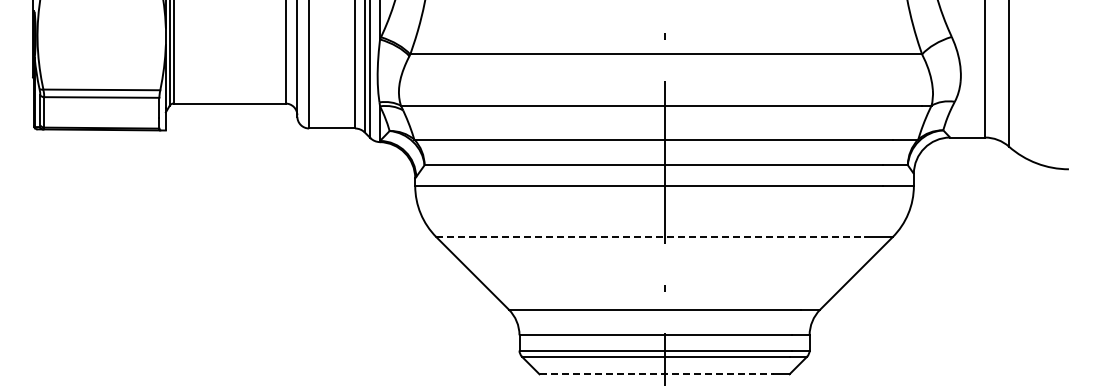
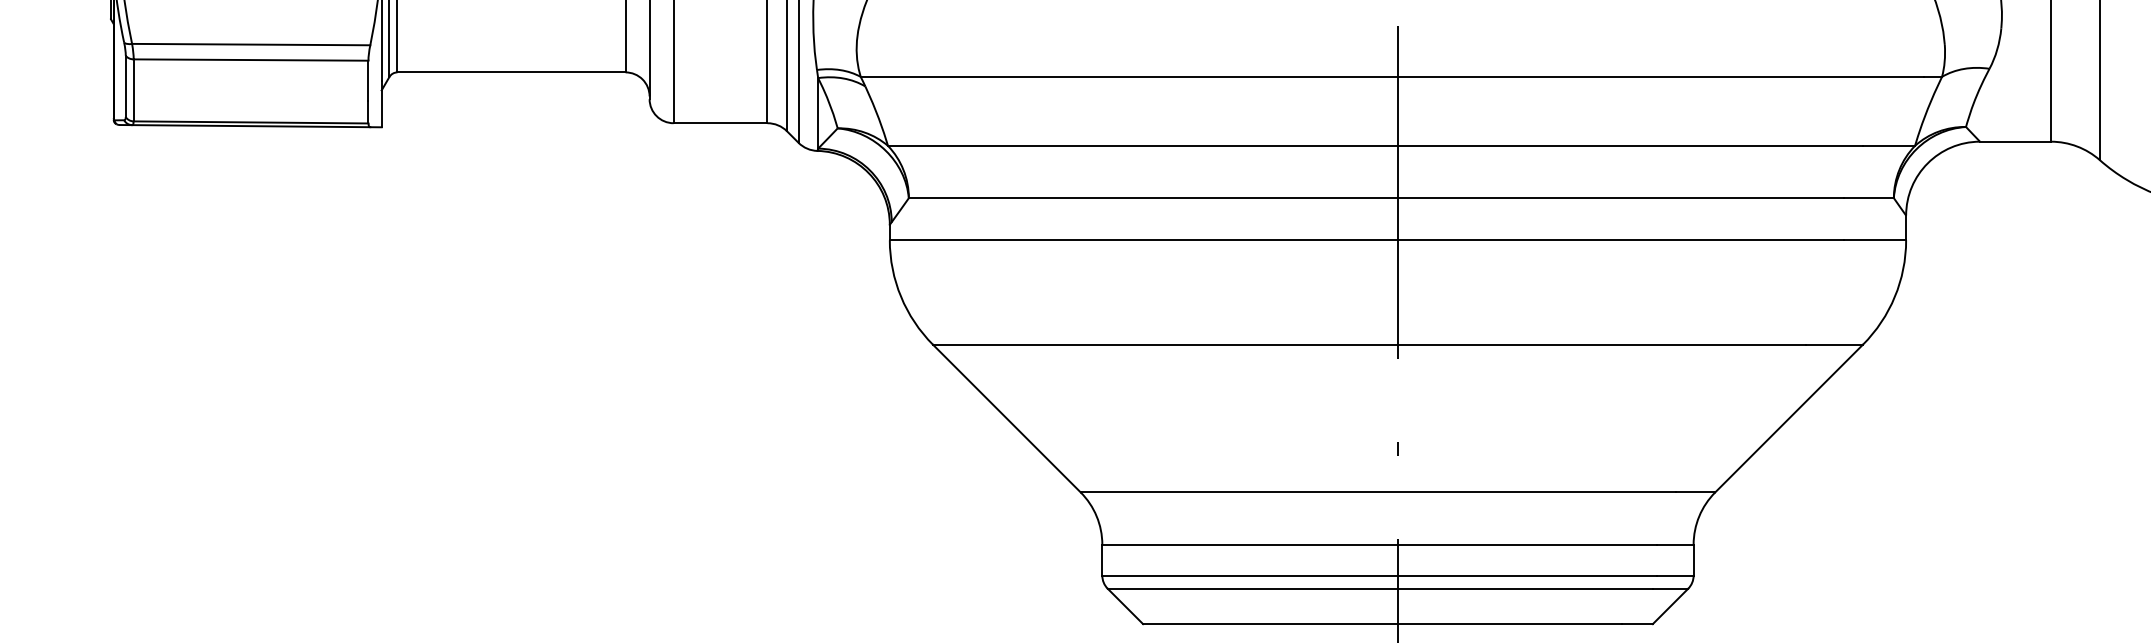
line: (651, 237) -> (1371, 345), dashed -> solid
line: (657, 374) -> (1383, 624), dashed -> solid

